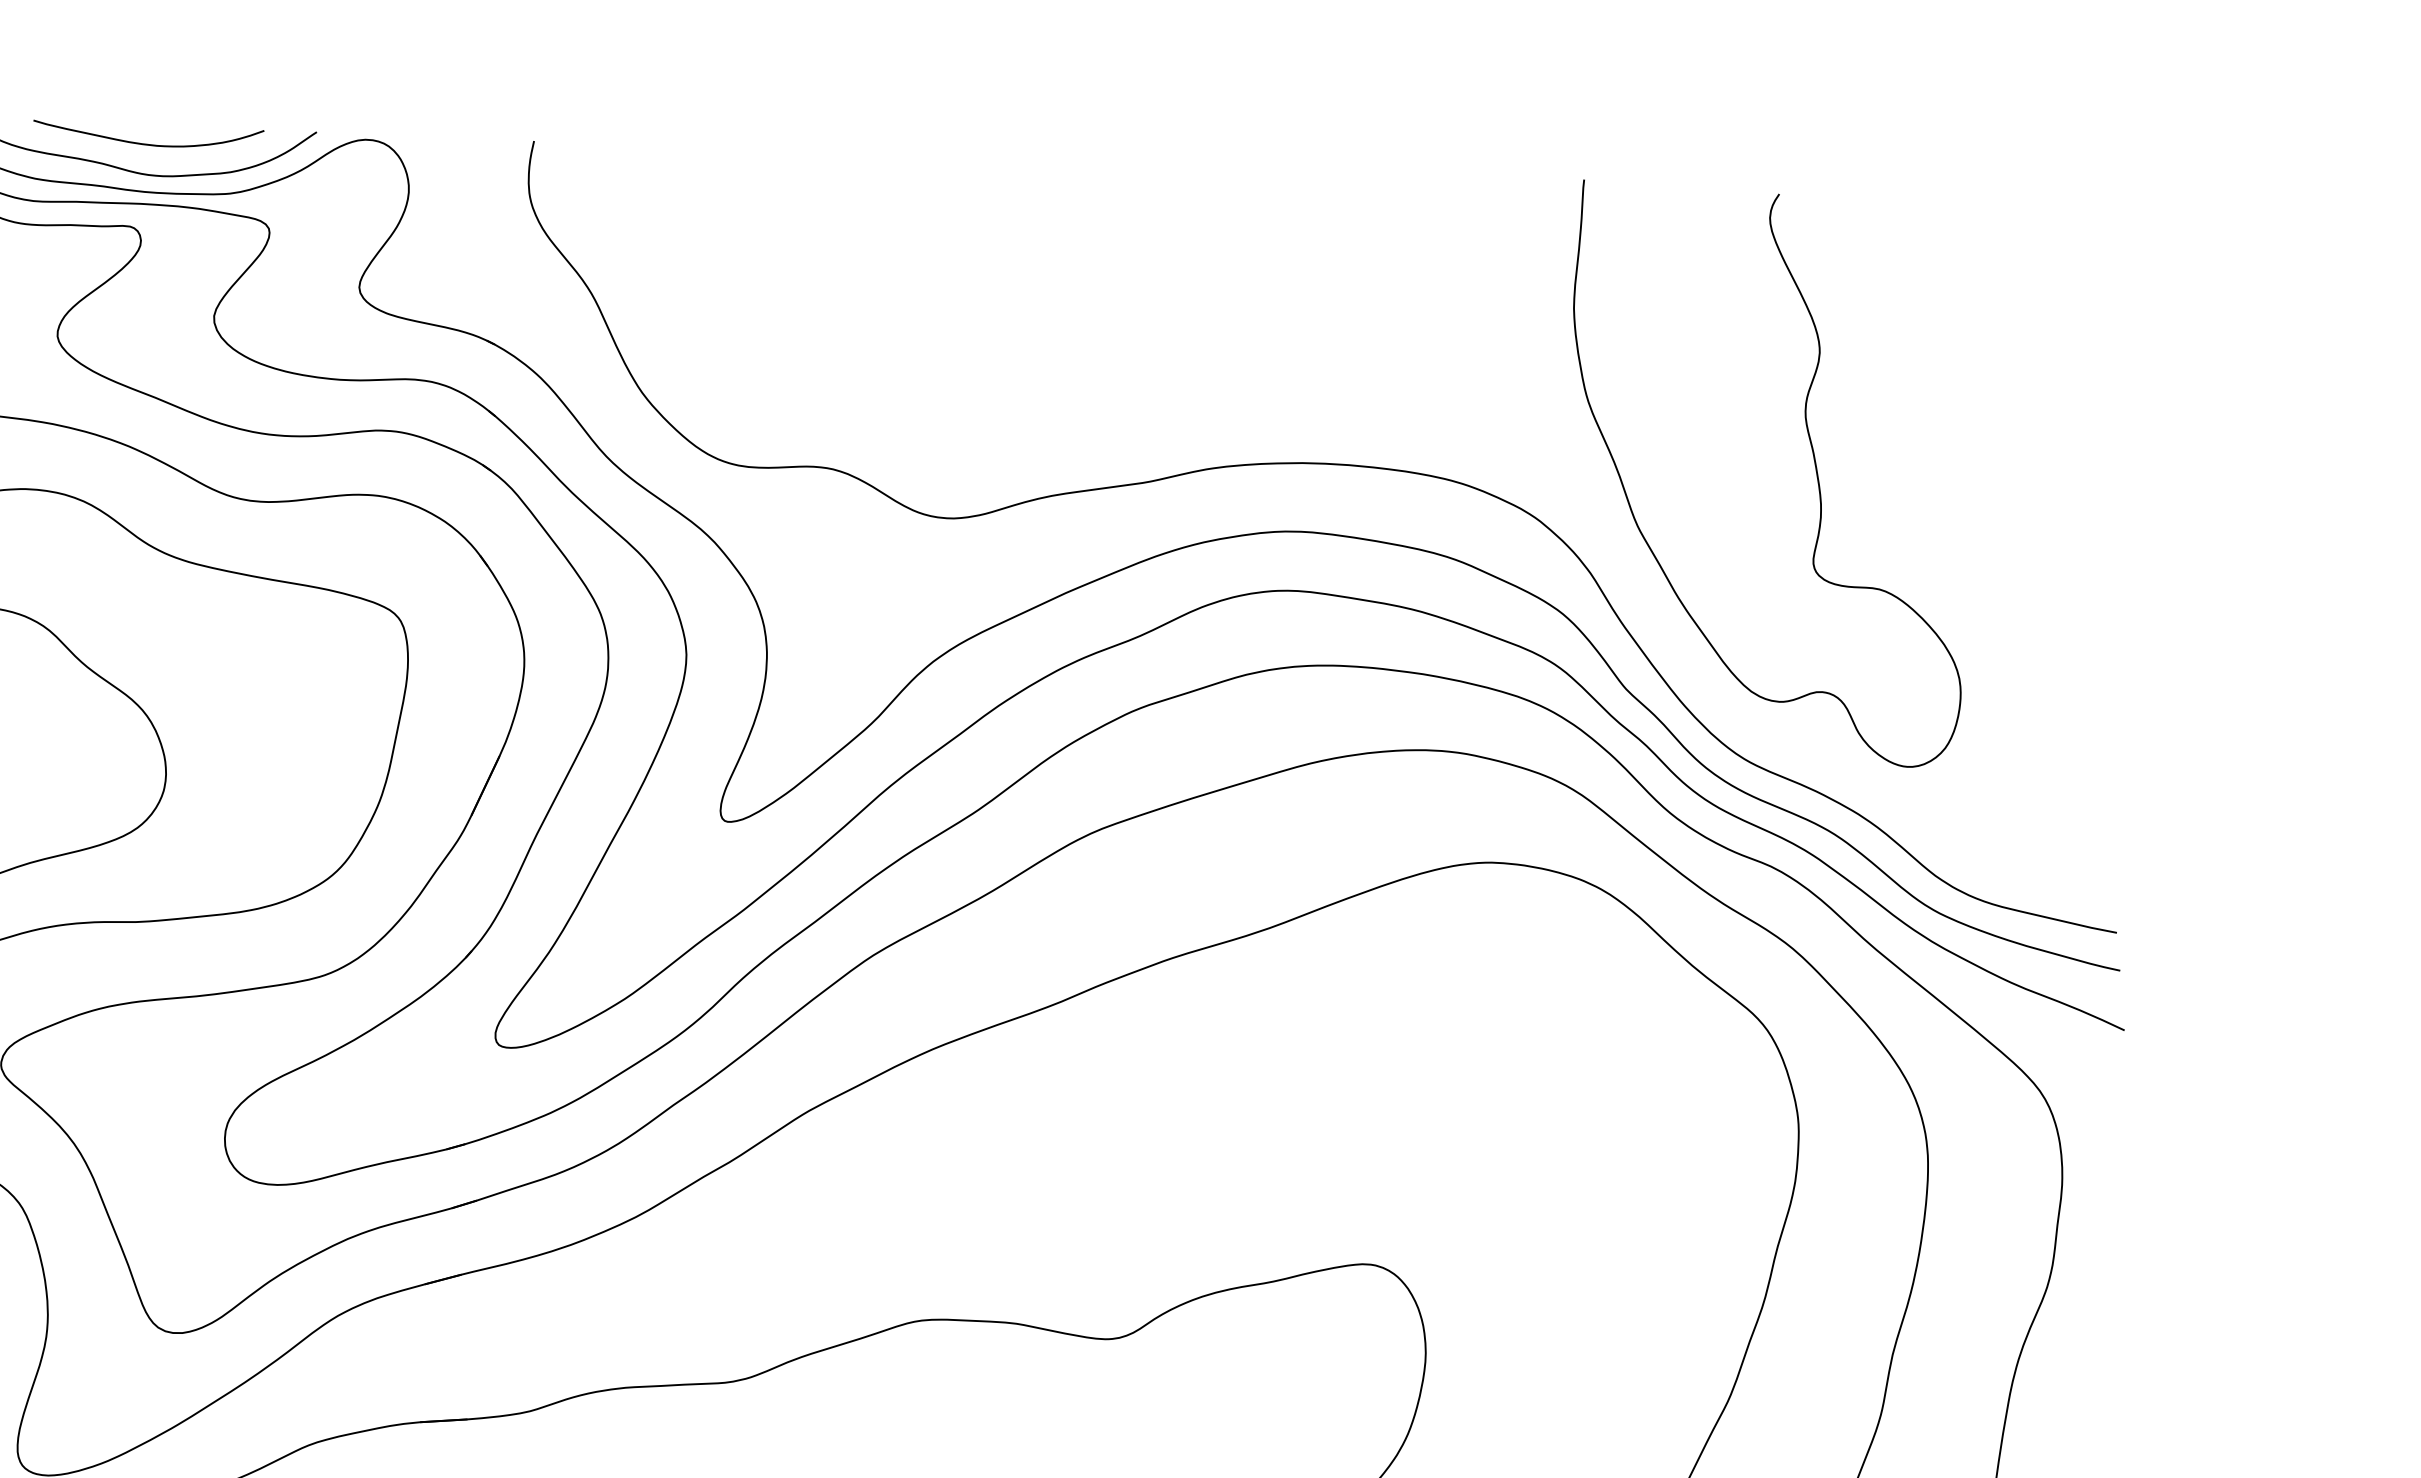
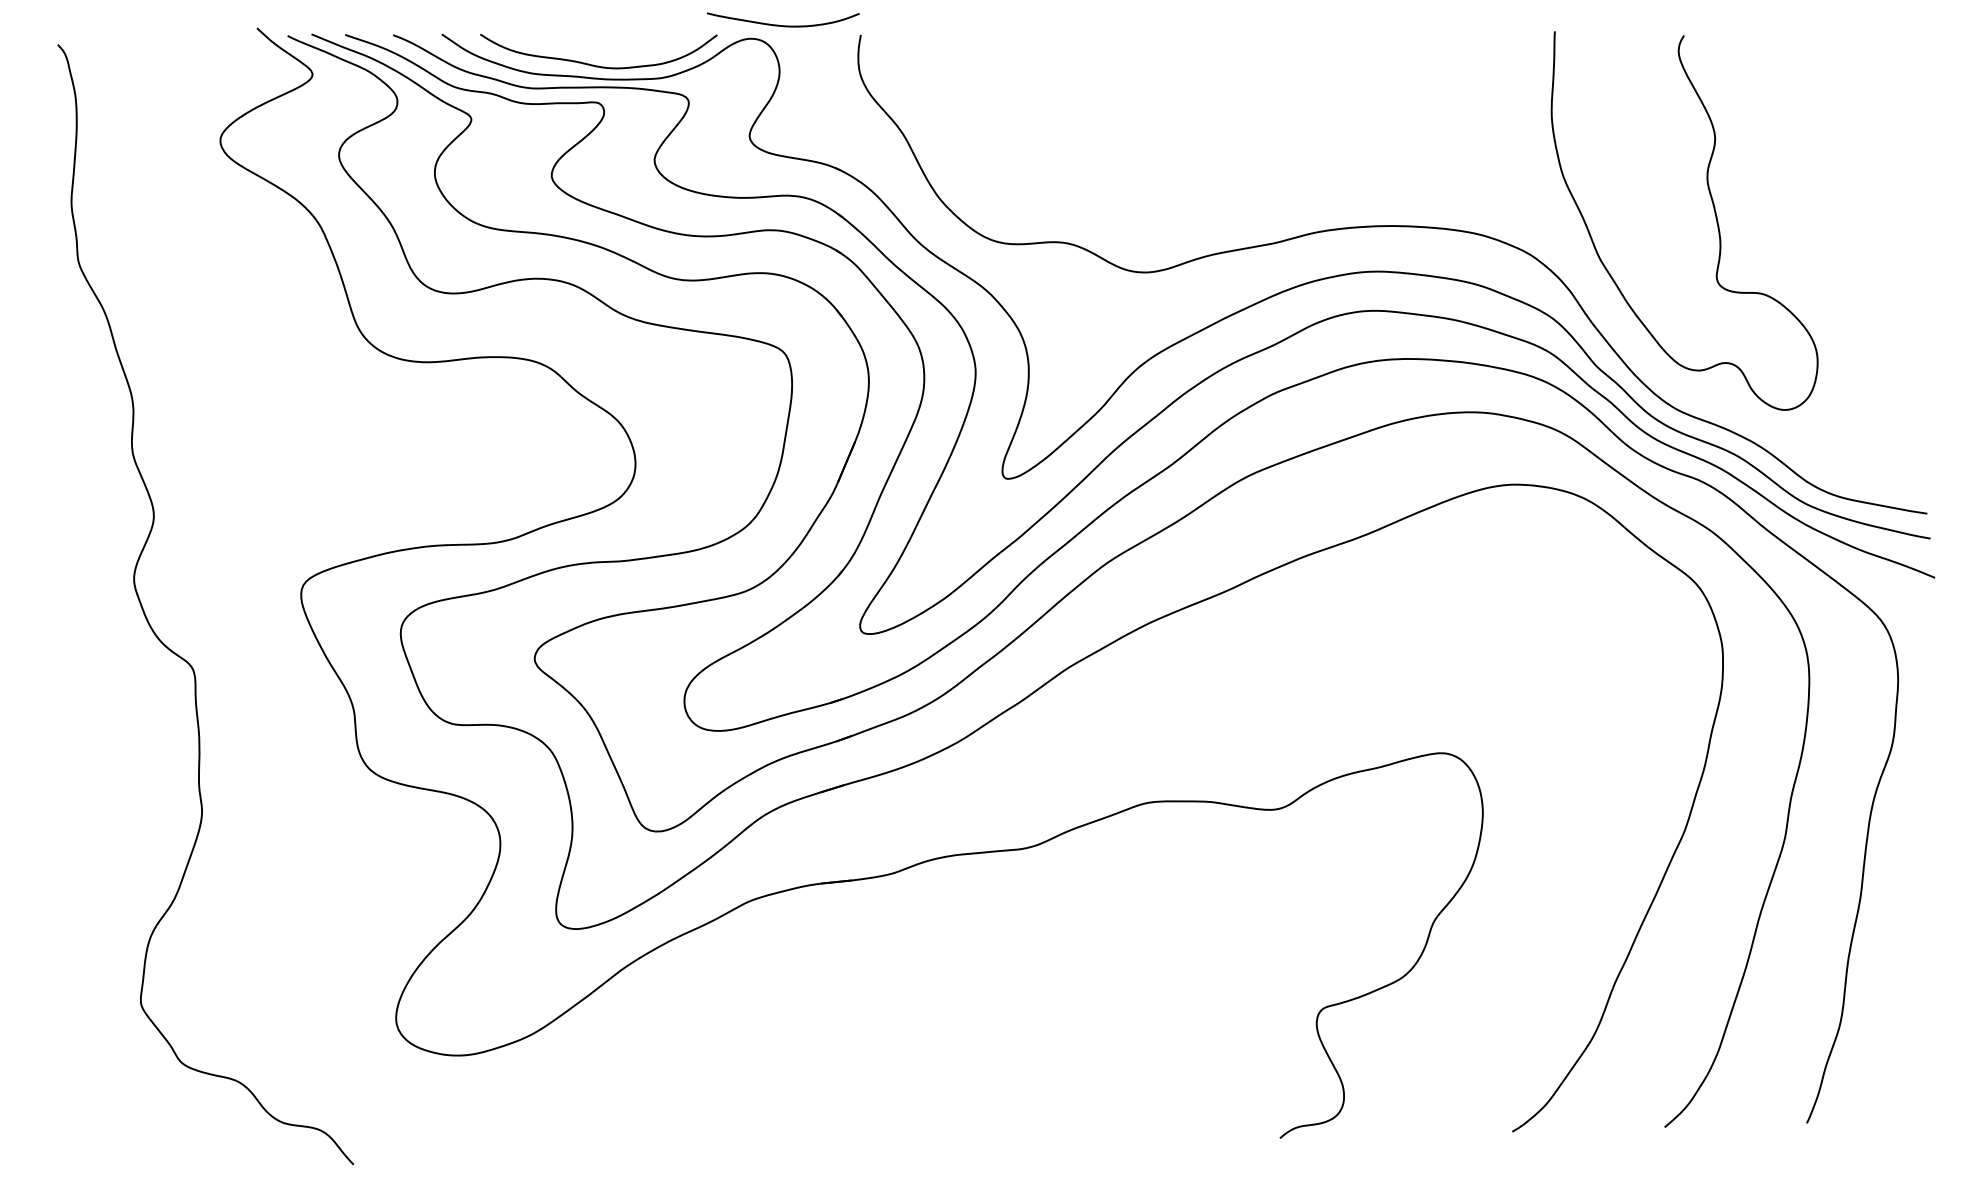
curve: (148, 143) -> (783, 25), moved

